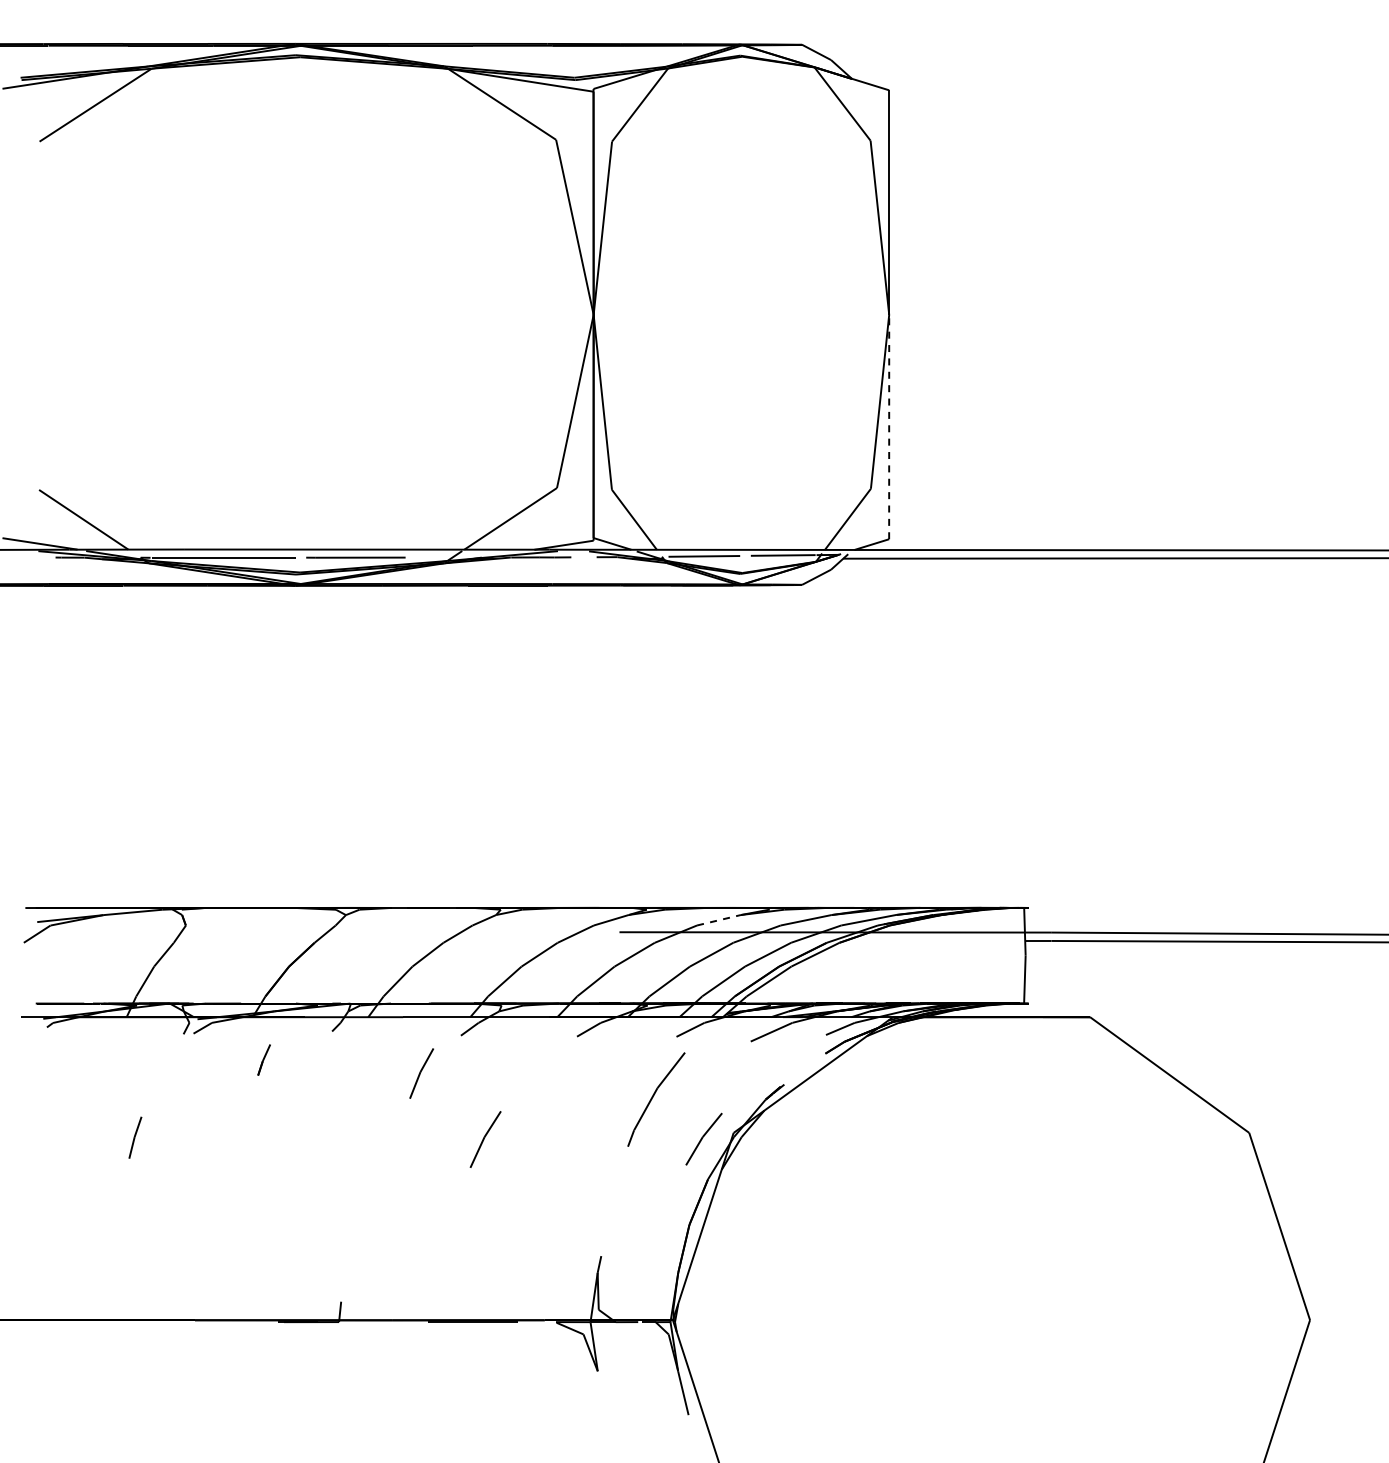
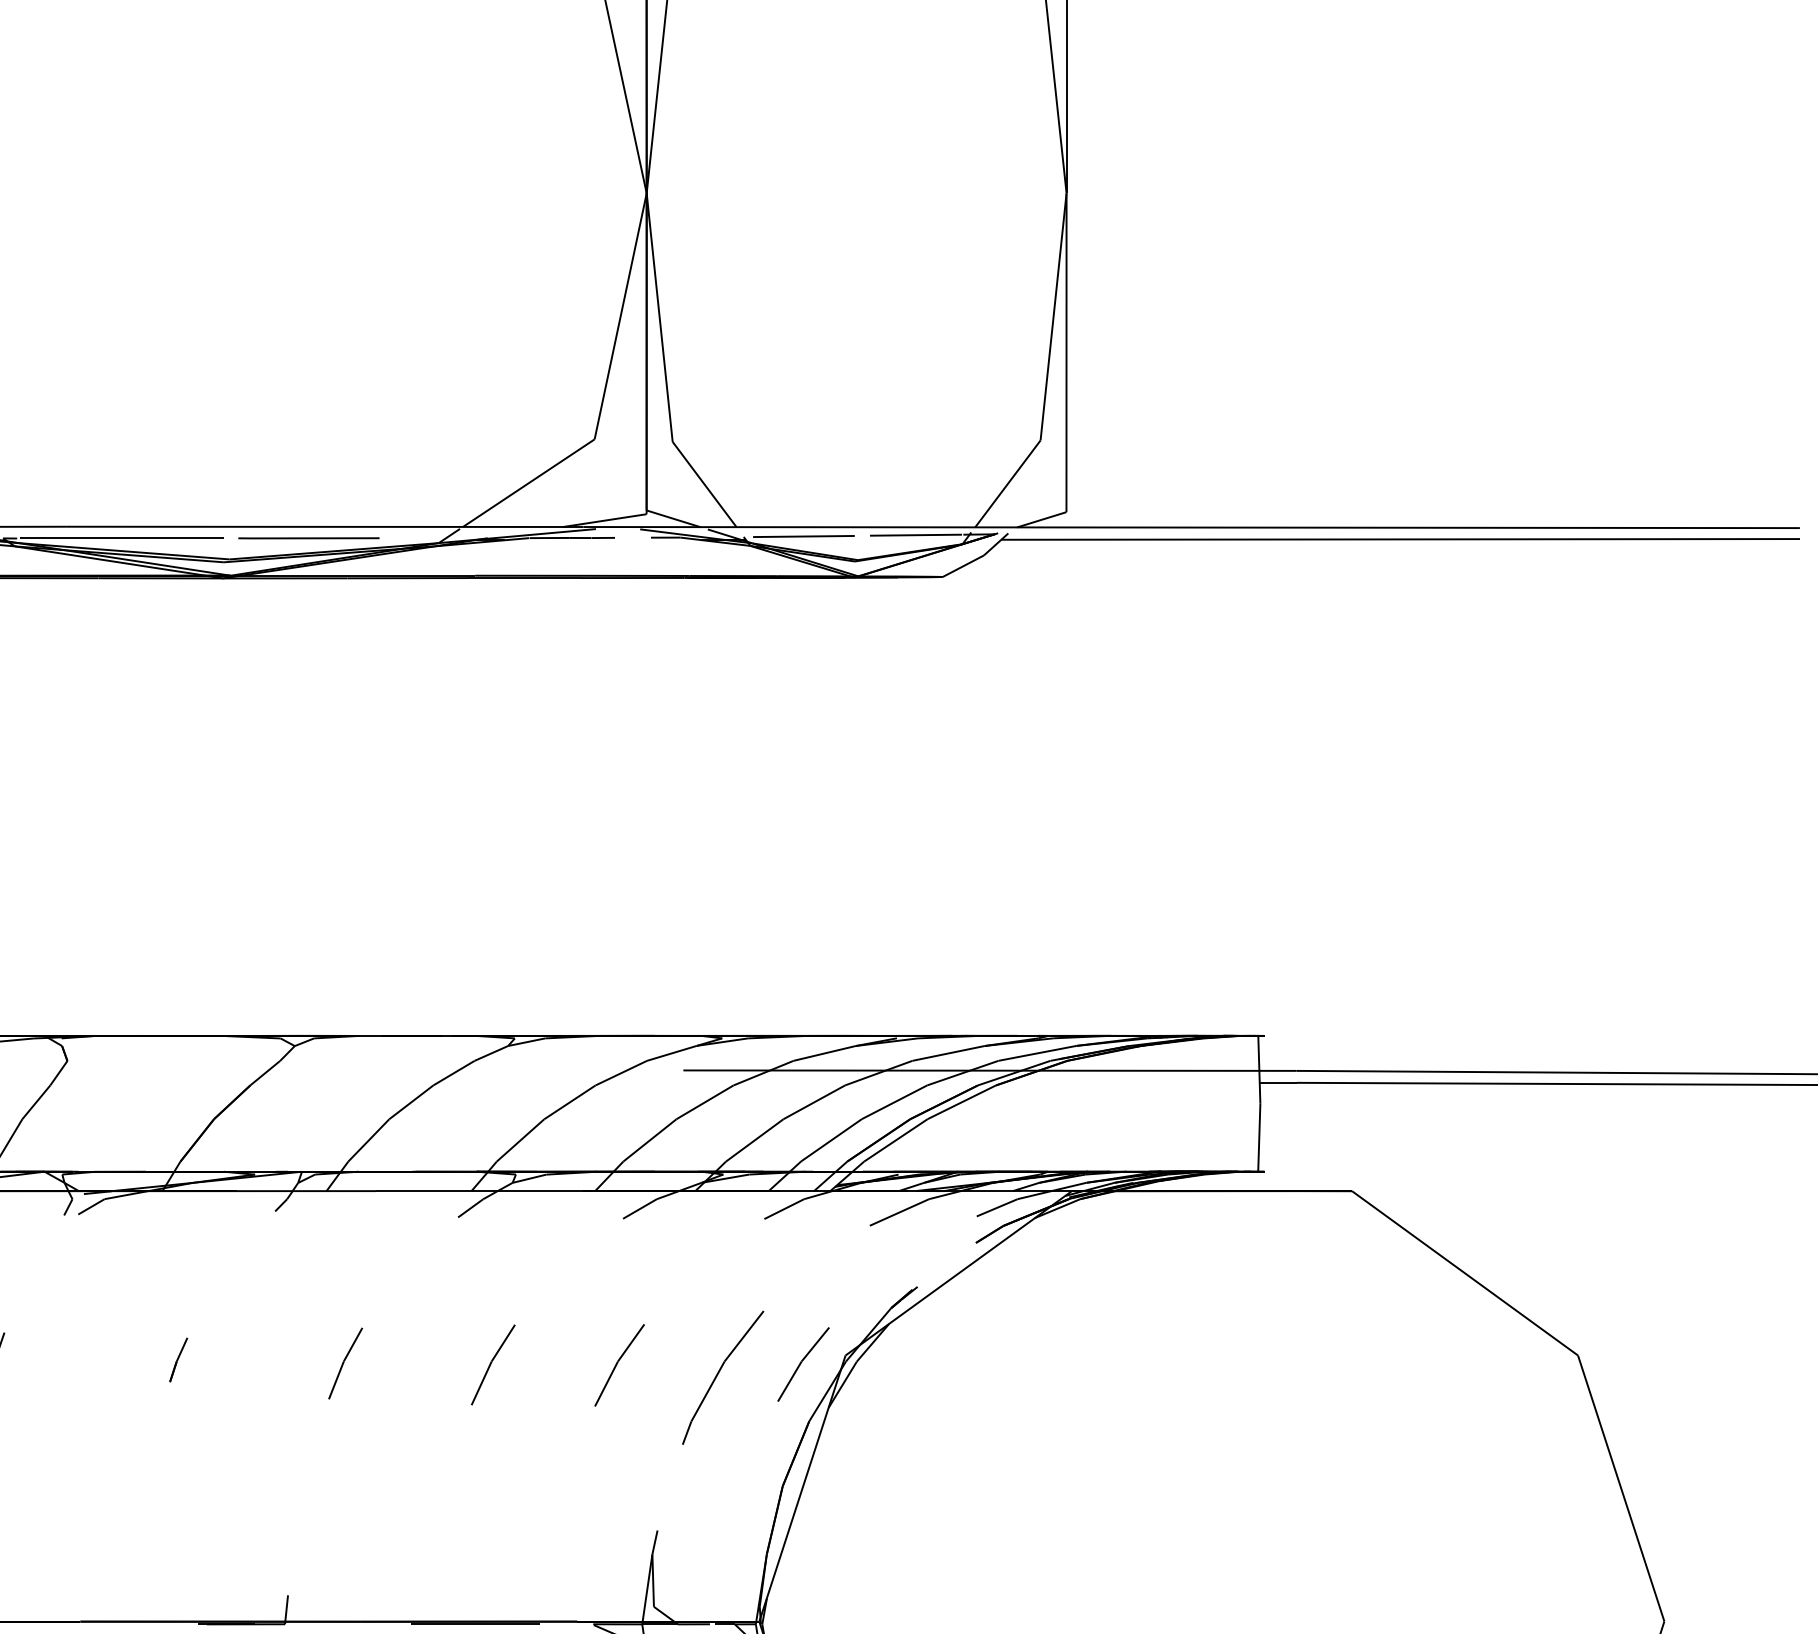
line: (889, 426) -> (1066, 351), dashed -> solid
line: (719, 920) -> (825, 1053), dashed -> solid
line: (263, 1059) -> (177, 1359), moved
part: (421, 1073) -> (345, 1363), moved
part: (656, 1099) -> (723, 1377), moved
part: (574, 1139) -> (619, 1364), added

